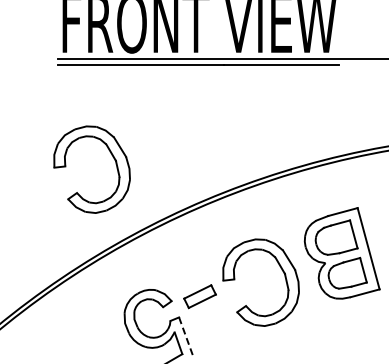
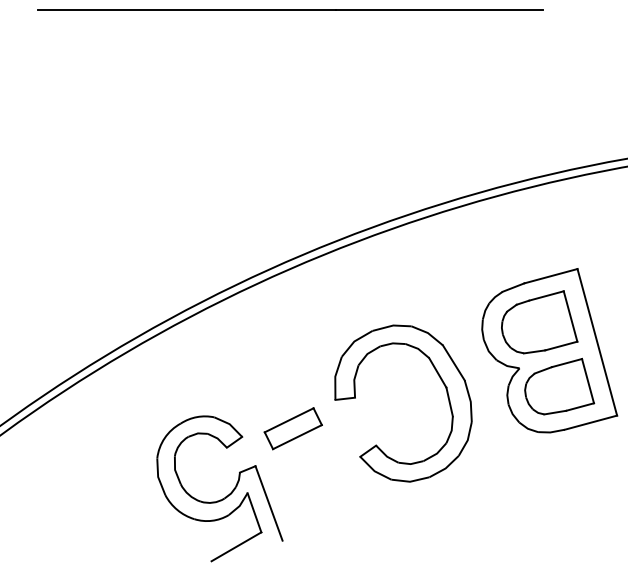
part: (112, 157) -> (135, 177), removed
line: (186, 338) -> (268, 504), dashed -> solid

